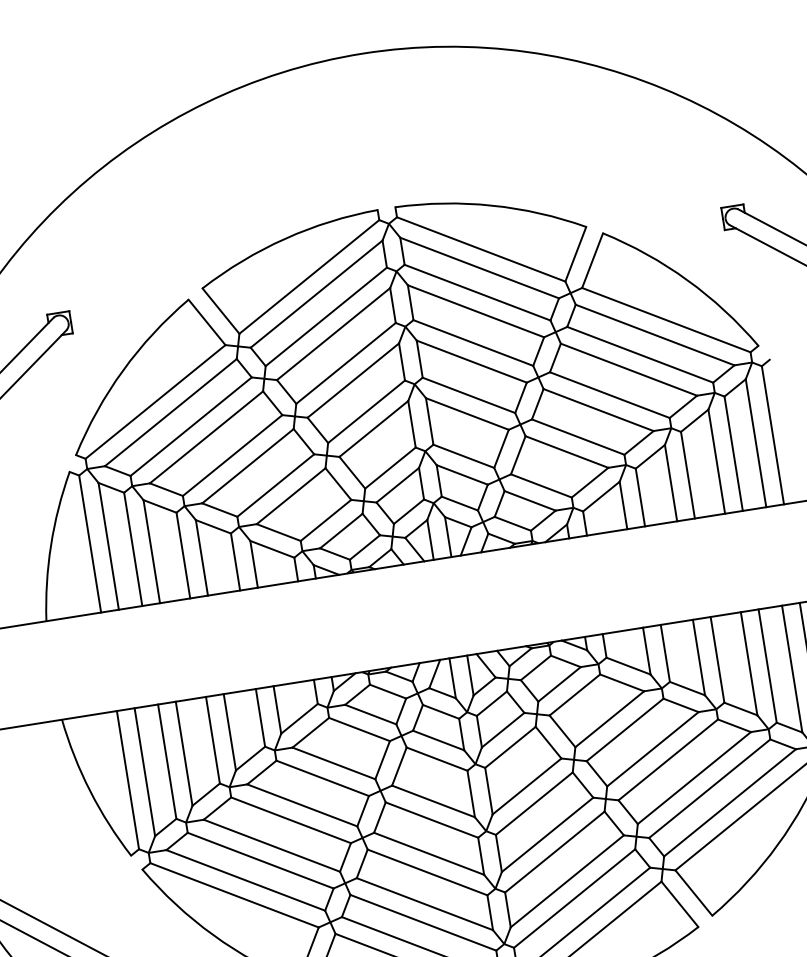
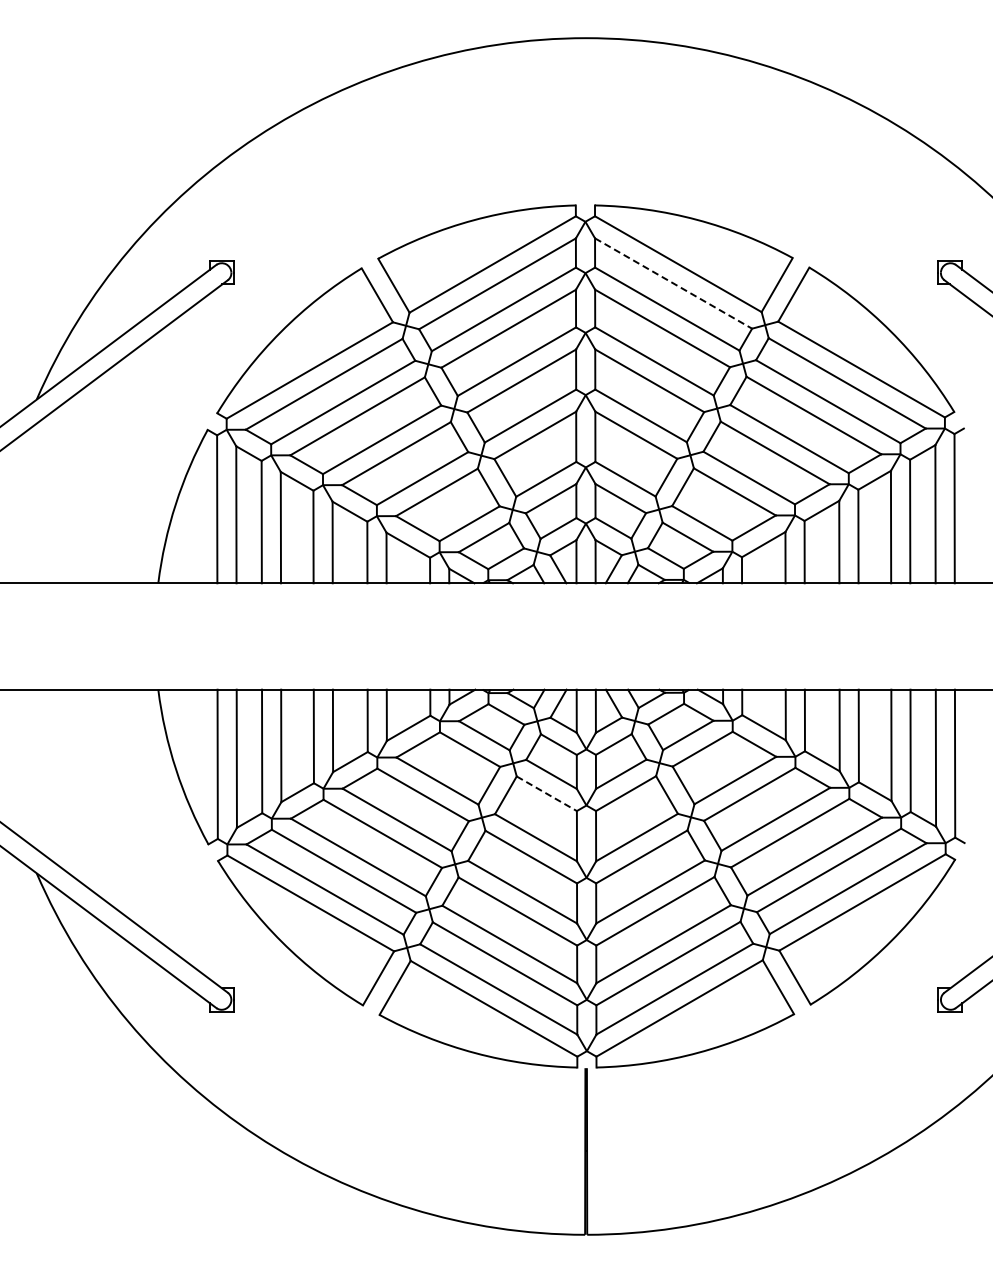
line: (479, 268) -> (673, 283), solid -> dashed
line: (436, 758) -> (546, 793), solid -> dashed

